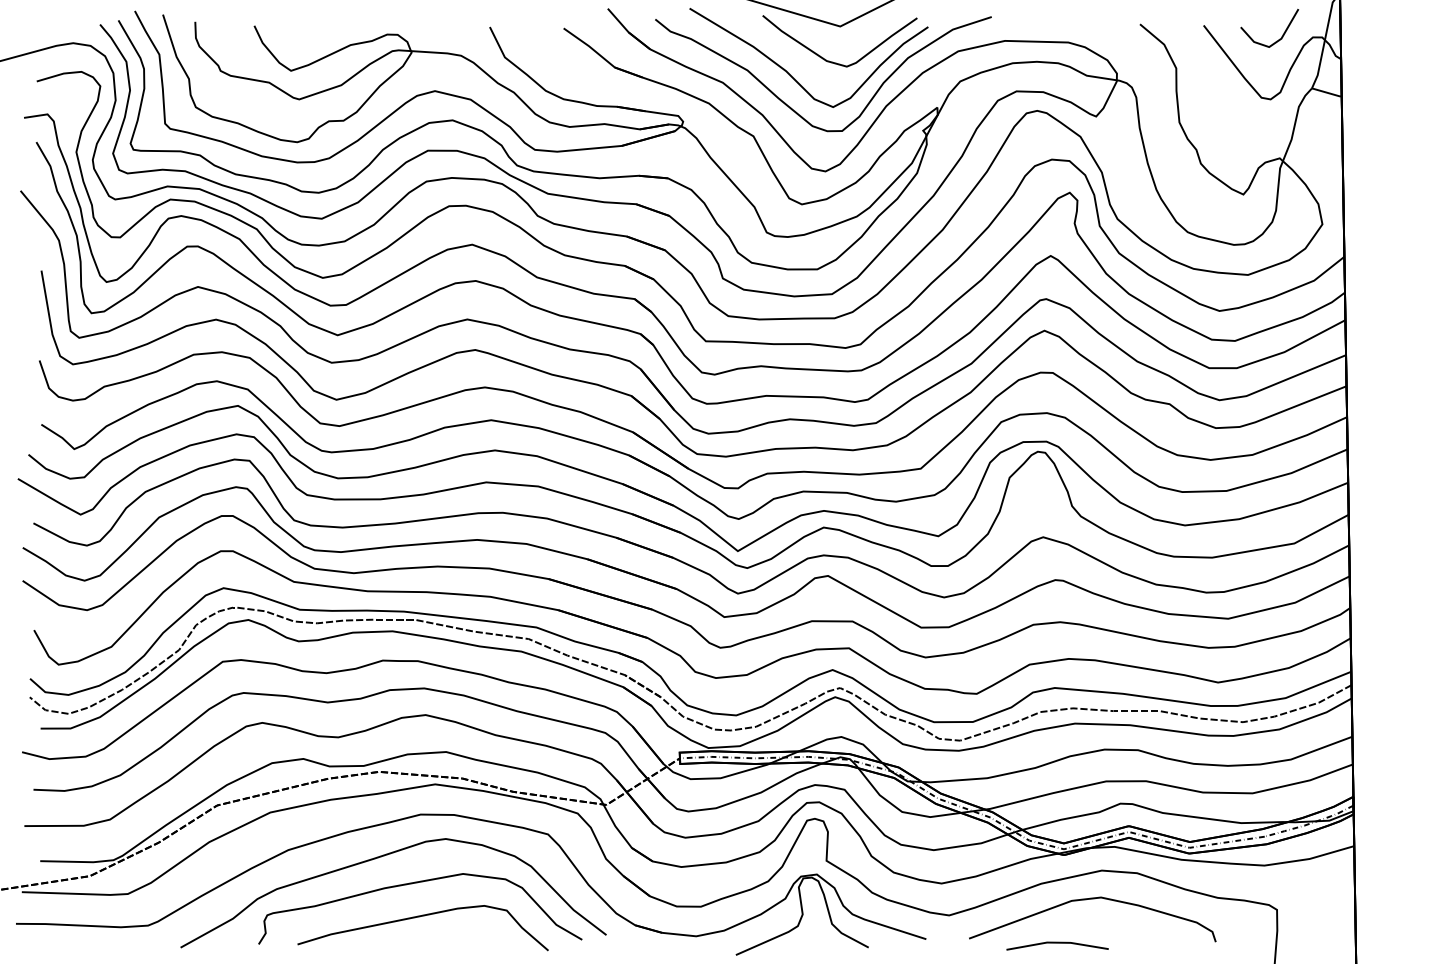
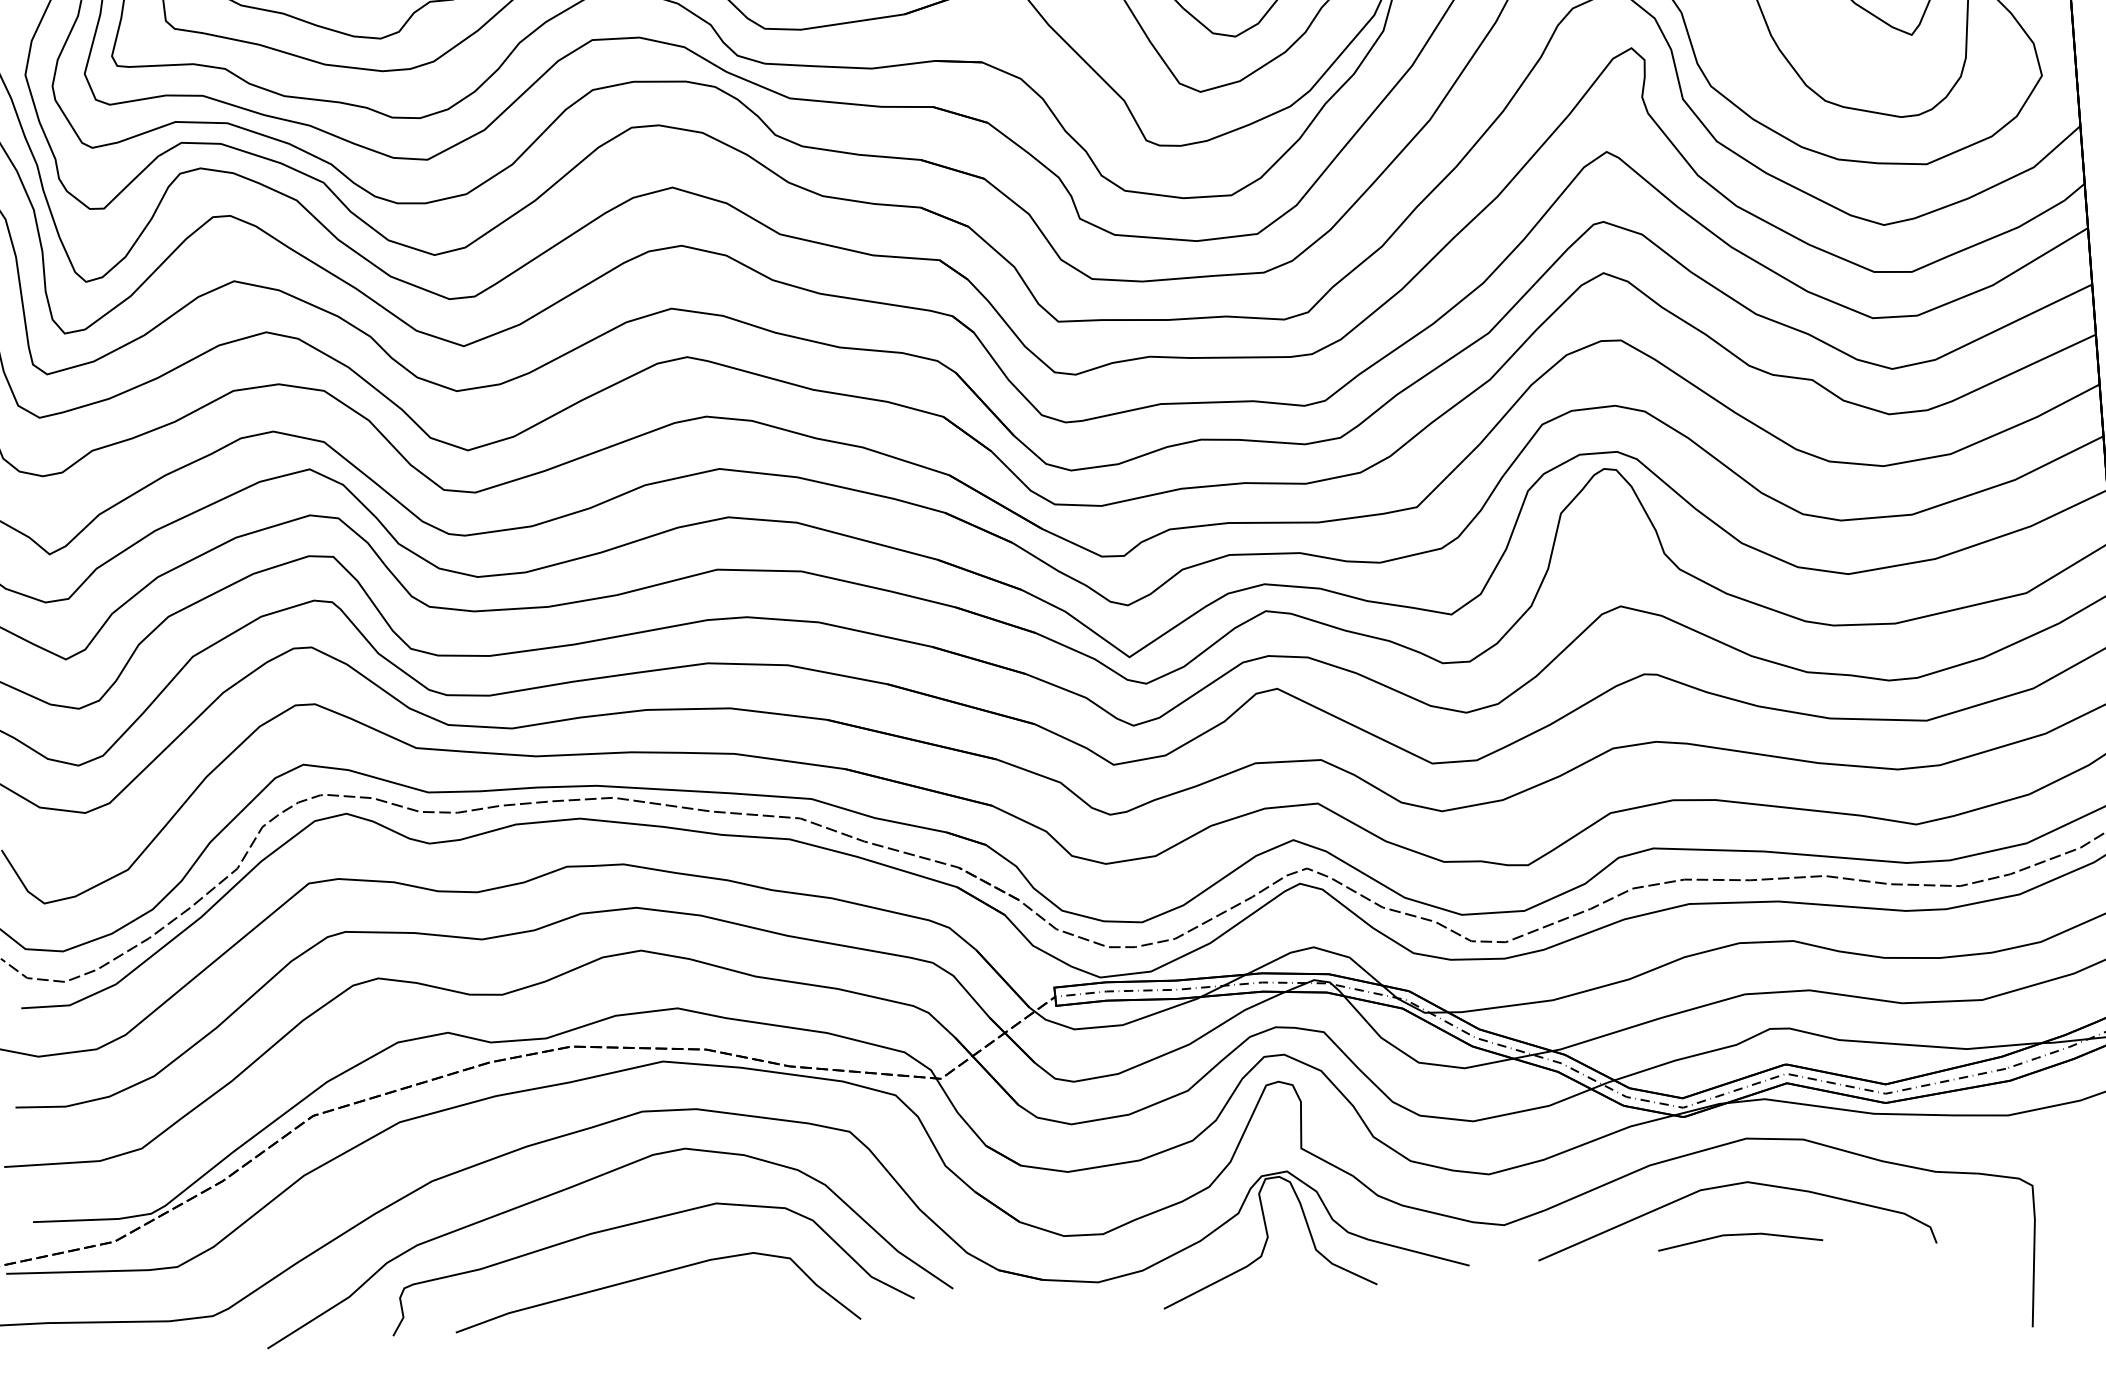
line: (1057, 943) -> (1739, 1235), moved

